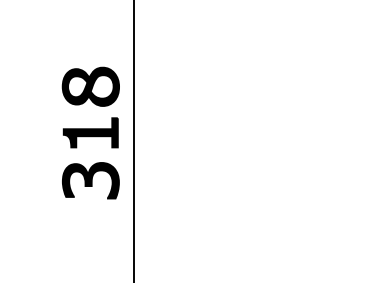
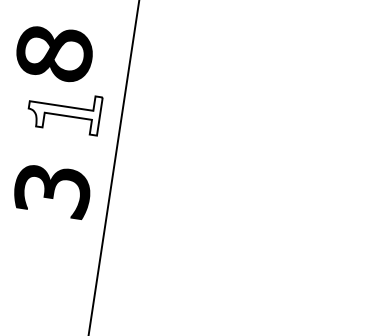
part: (90, 86) -> (54, 52), moved
fill: (90, 132) -> (64, 110), removed
part: (90, 180) -> (52, 190), moved

